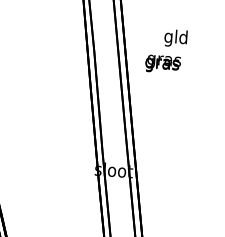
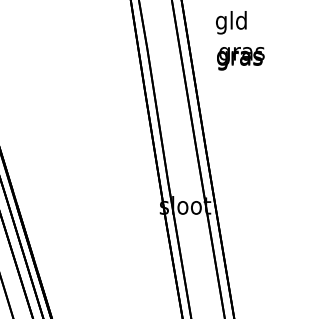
text: (176, 38) -> (231, 22), moved

